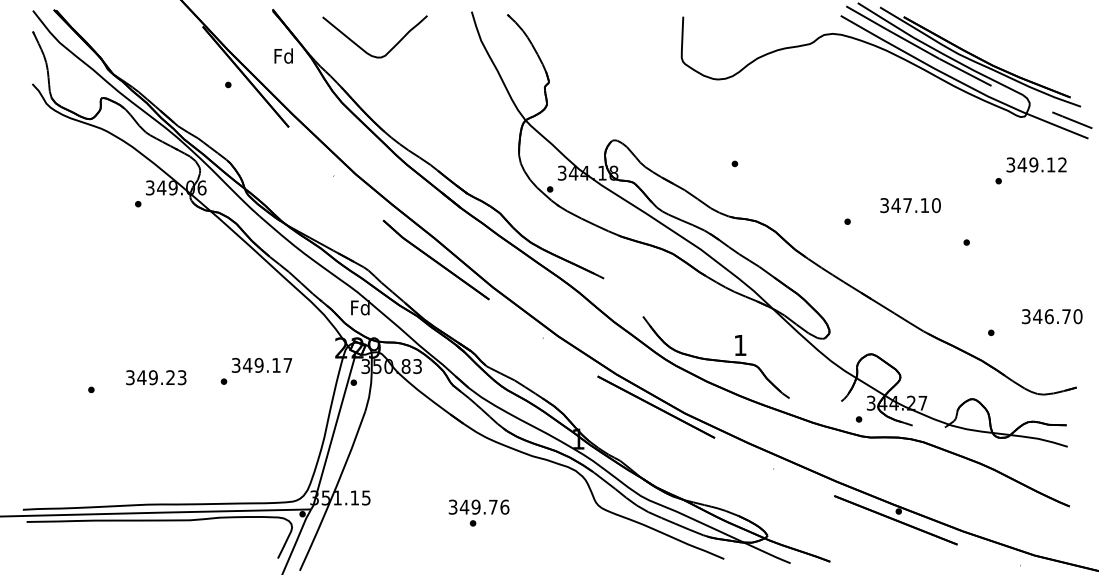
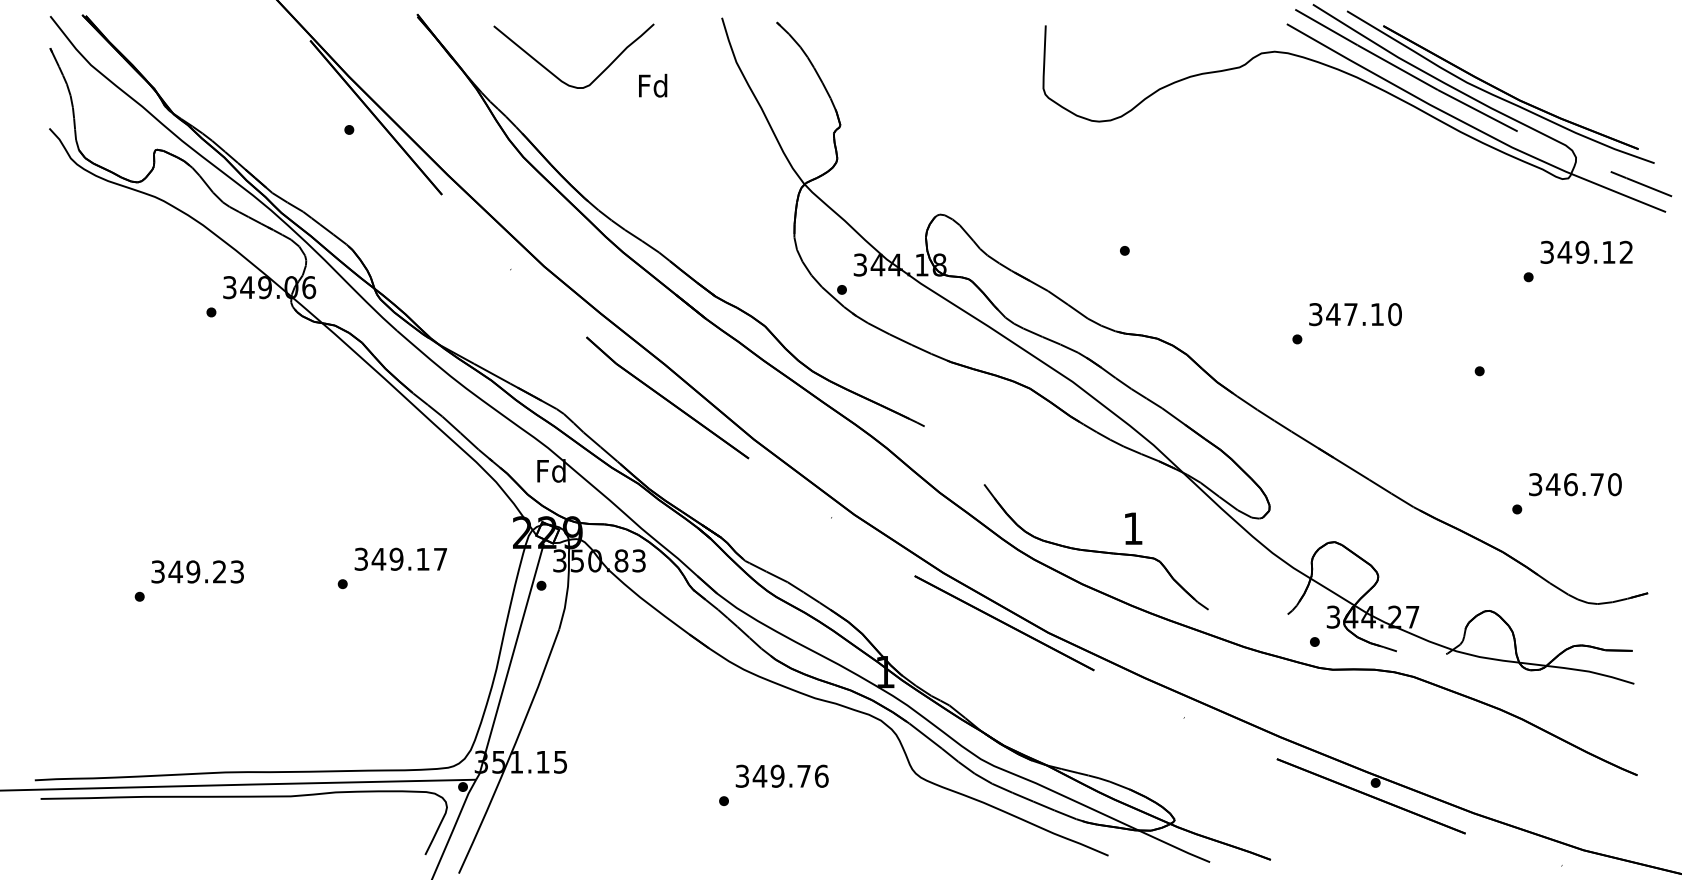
text: (283, 55) -> (652, 84), moved
text: (910, 205) -> (1355, 314), moved
text: (1052, 316) -> (1575, 484), moved
text: (156, 377) -> (198, 571), moved
text: (478, 506) -> (781, 775), moved

